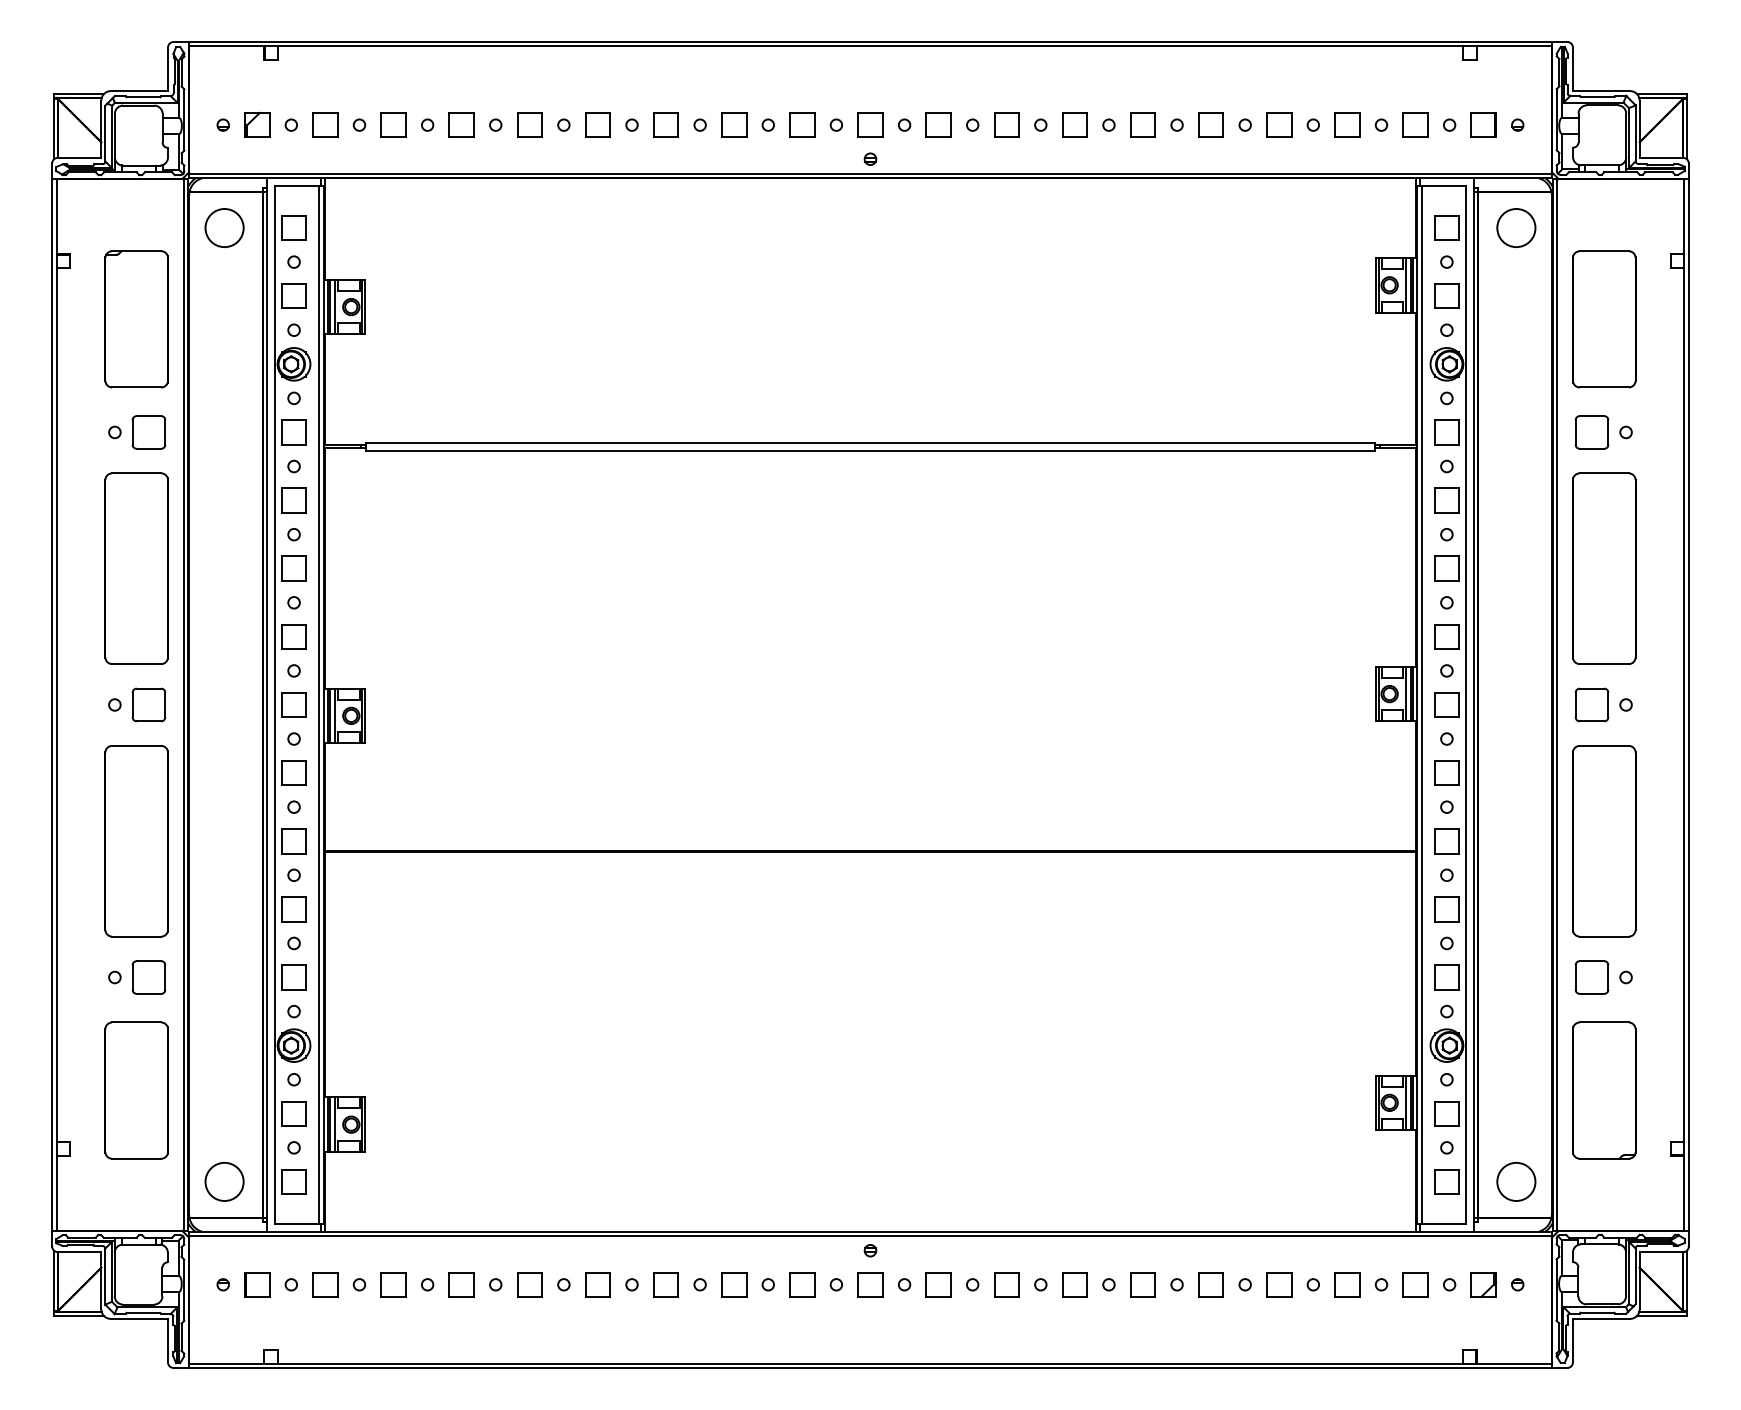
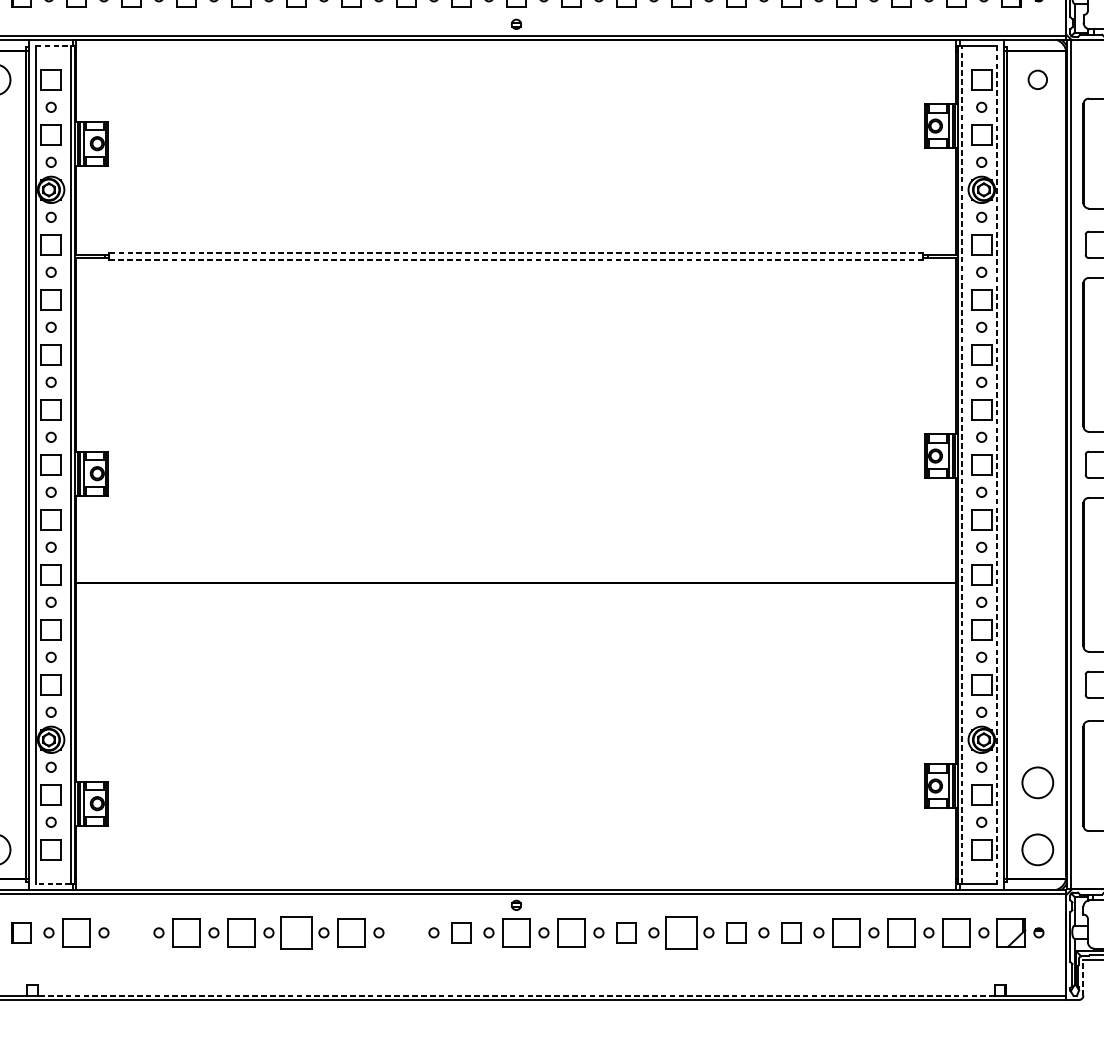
line: (296, 185) -> (53, 45), solid -> dashed
circle: (1516, 227) -> (1037, 79), size x0.6
line: (870, 442) -> (516, 252), solid -> dashed
line: (870, 450) -> (516, 259), solid -> dashed
line: (1422, 704) -> (962, 464), solid -> dashed
line: (1465, 705) -> (996, 465), solid -> dashed
circle: (1516, 1098) -> (1037, 782), added
line: (296, 1224) -> (53, 884), solid -> dashed
part: (325, 1284) -> (76, 932), size x1.4
part: (393, 1284) -> (131, 932), removed
part: (461, 1284) -> (186, 932), size x1.4
part: (529, 1284) -> (241, 932), size x1.4
part: (597, 1284) -> (296, 932), size x1.6
part: (665, 1284) -> (350, 932), size x1.4
part: (734, 1284) -> (406, 932), removed
part: (870, 1284) -> (516, 932), size x1.4
part: (938, 1284) -> (571, 932), size x1.4
part: (1074, 1284) -> (681, 932), size x1.6
part: (1279, 1284) -> (846, 932), size x1.4
part: (1347, 1284) -> (901, 932), size x1.4
part: (1415, 1284) -> (956, 932), size x1.4
part: (1483, 1285) -> (1011, 933), size x1.4
line: (1572, 1340) -> (1083, 977), solid -> dashed
line: (870, 1363) -> (516, 996), solid -> dashed

